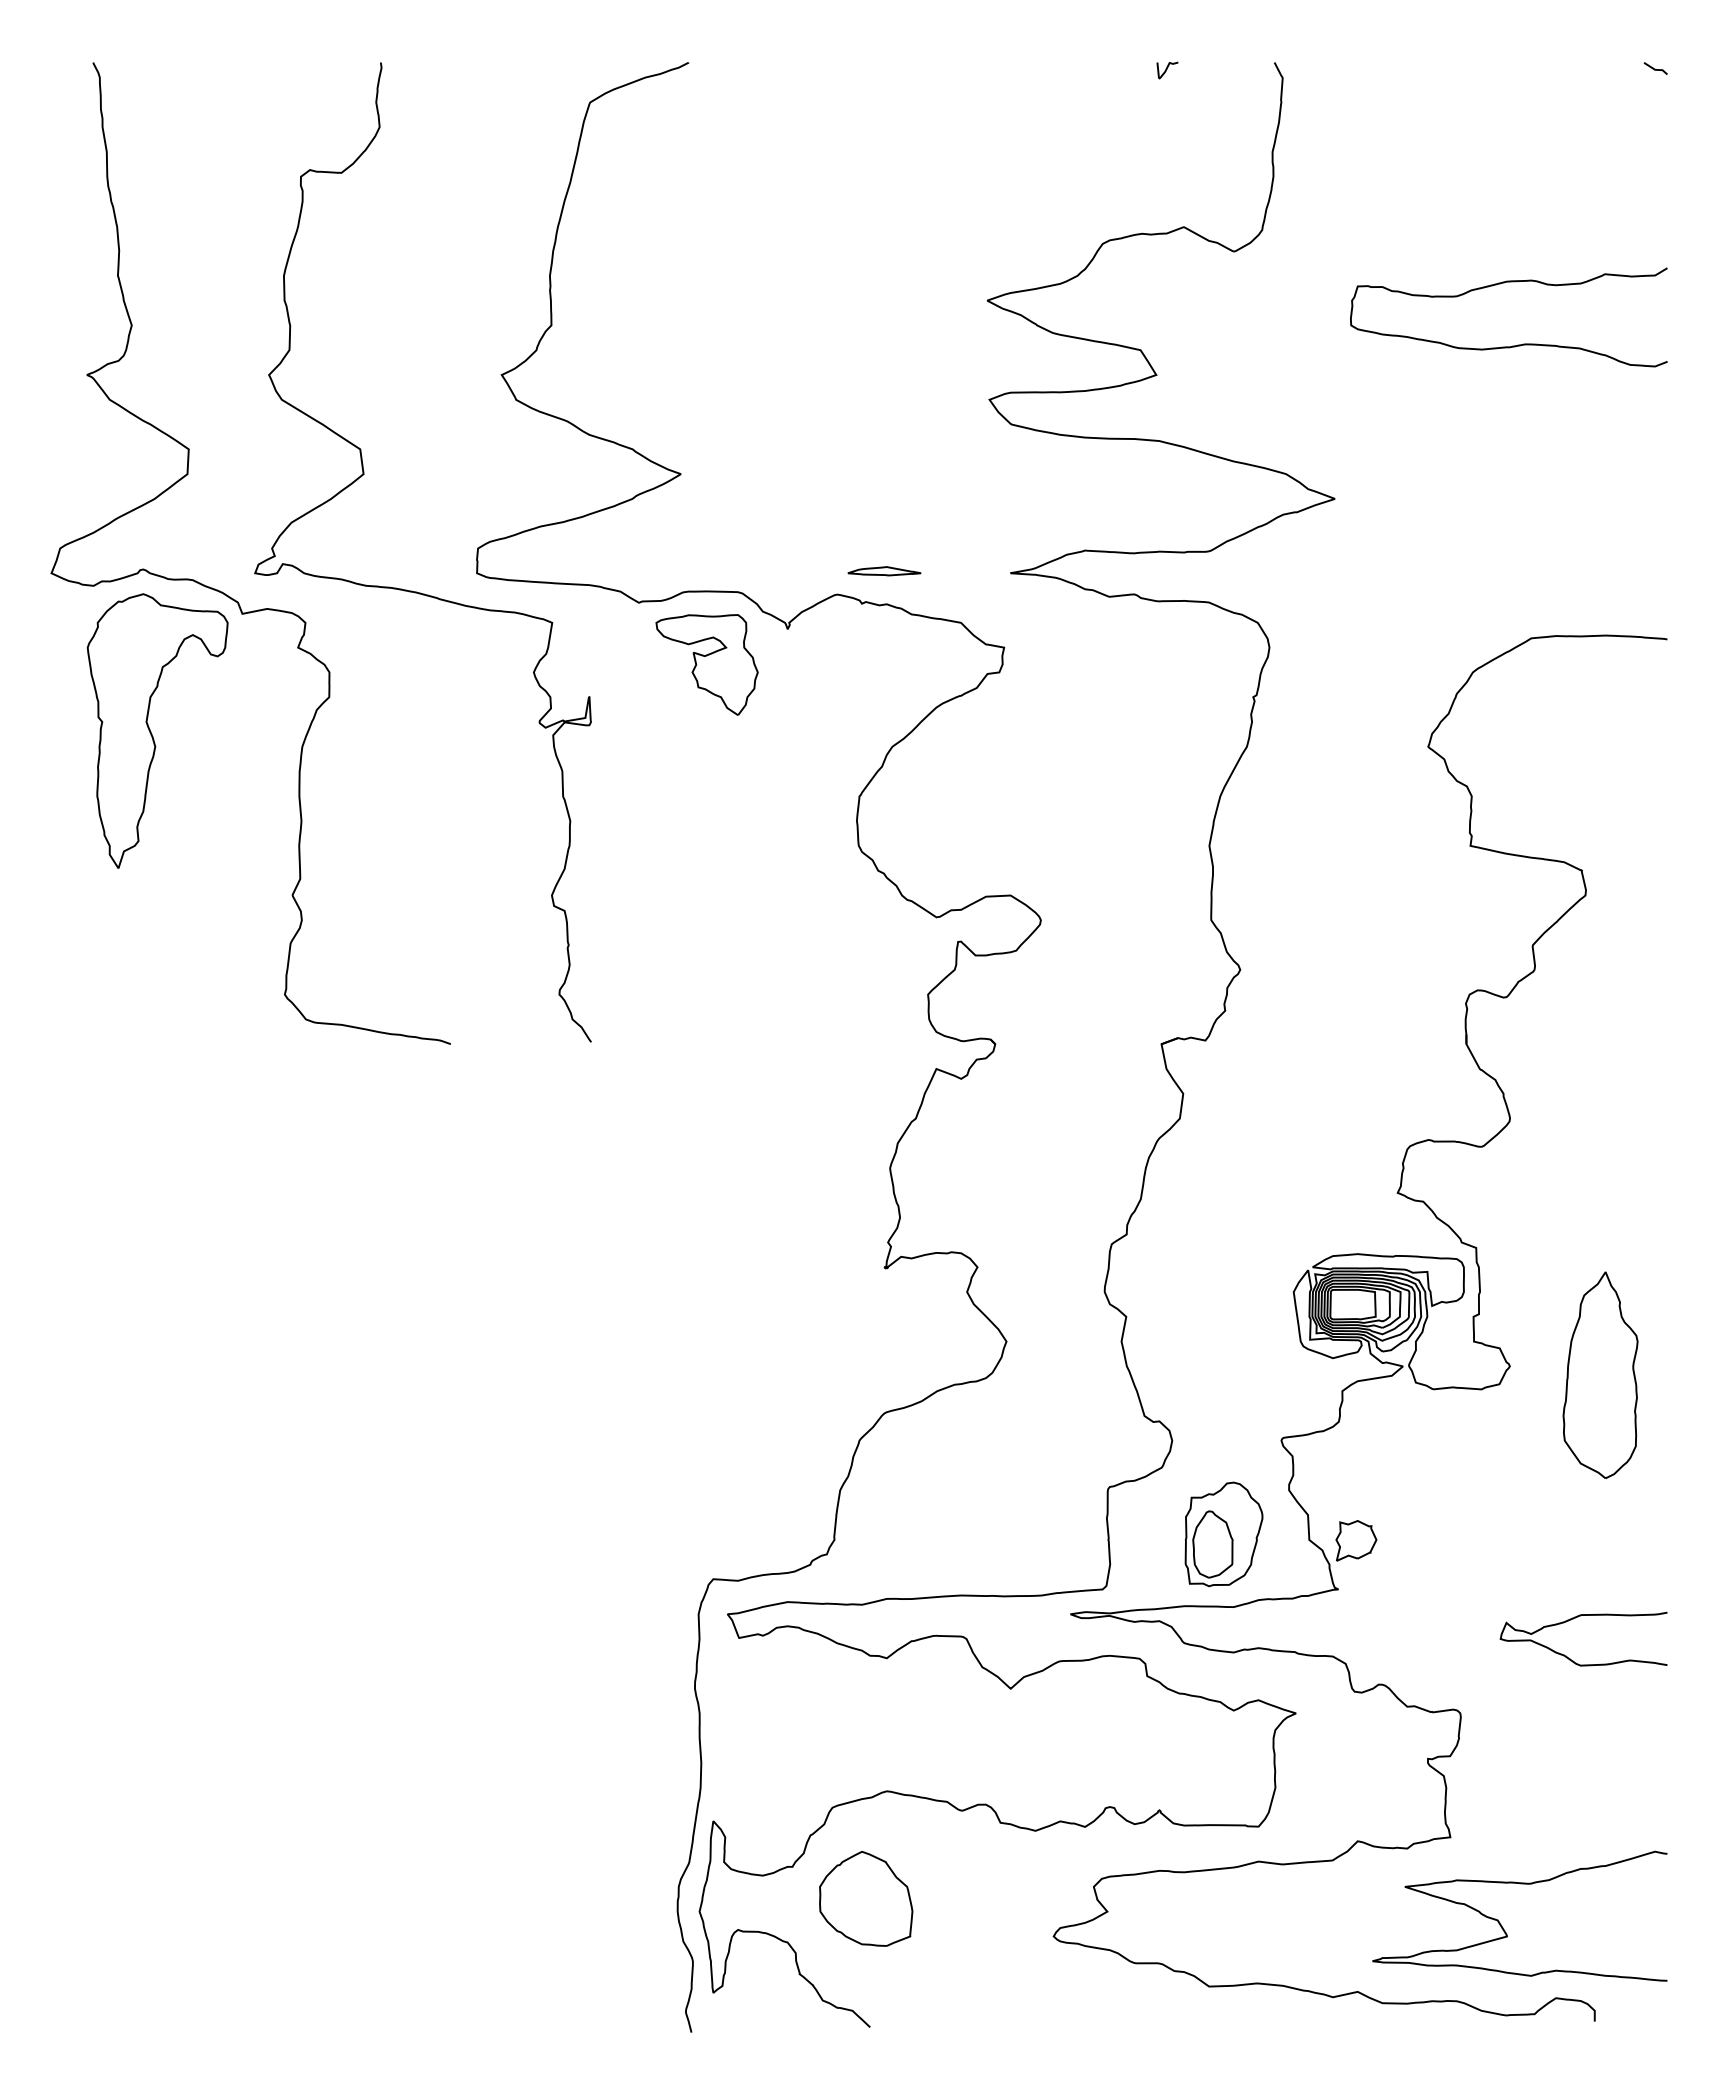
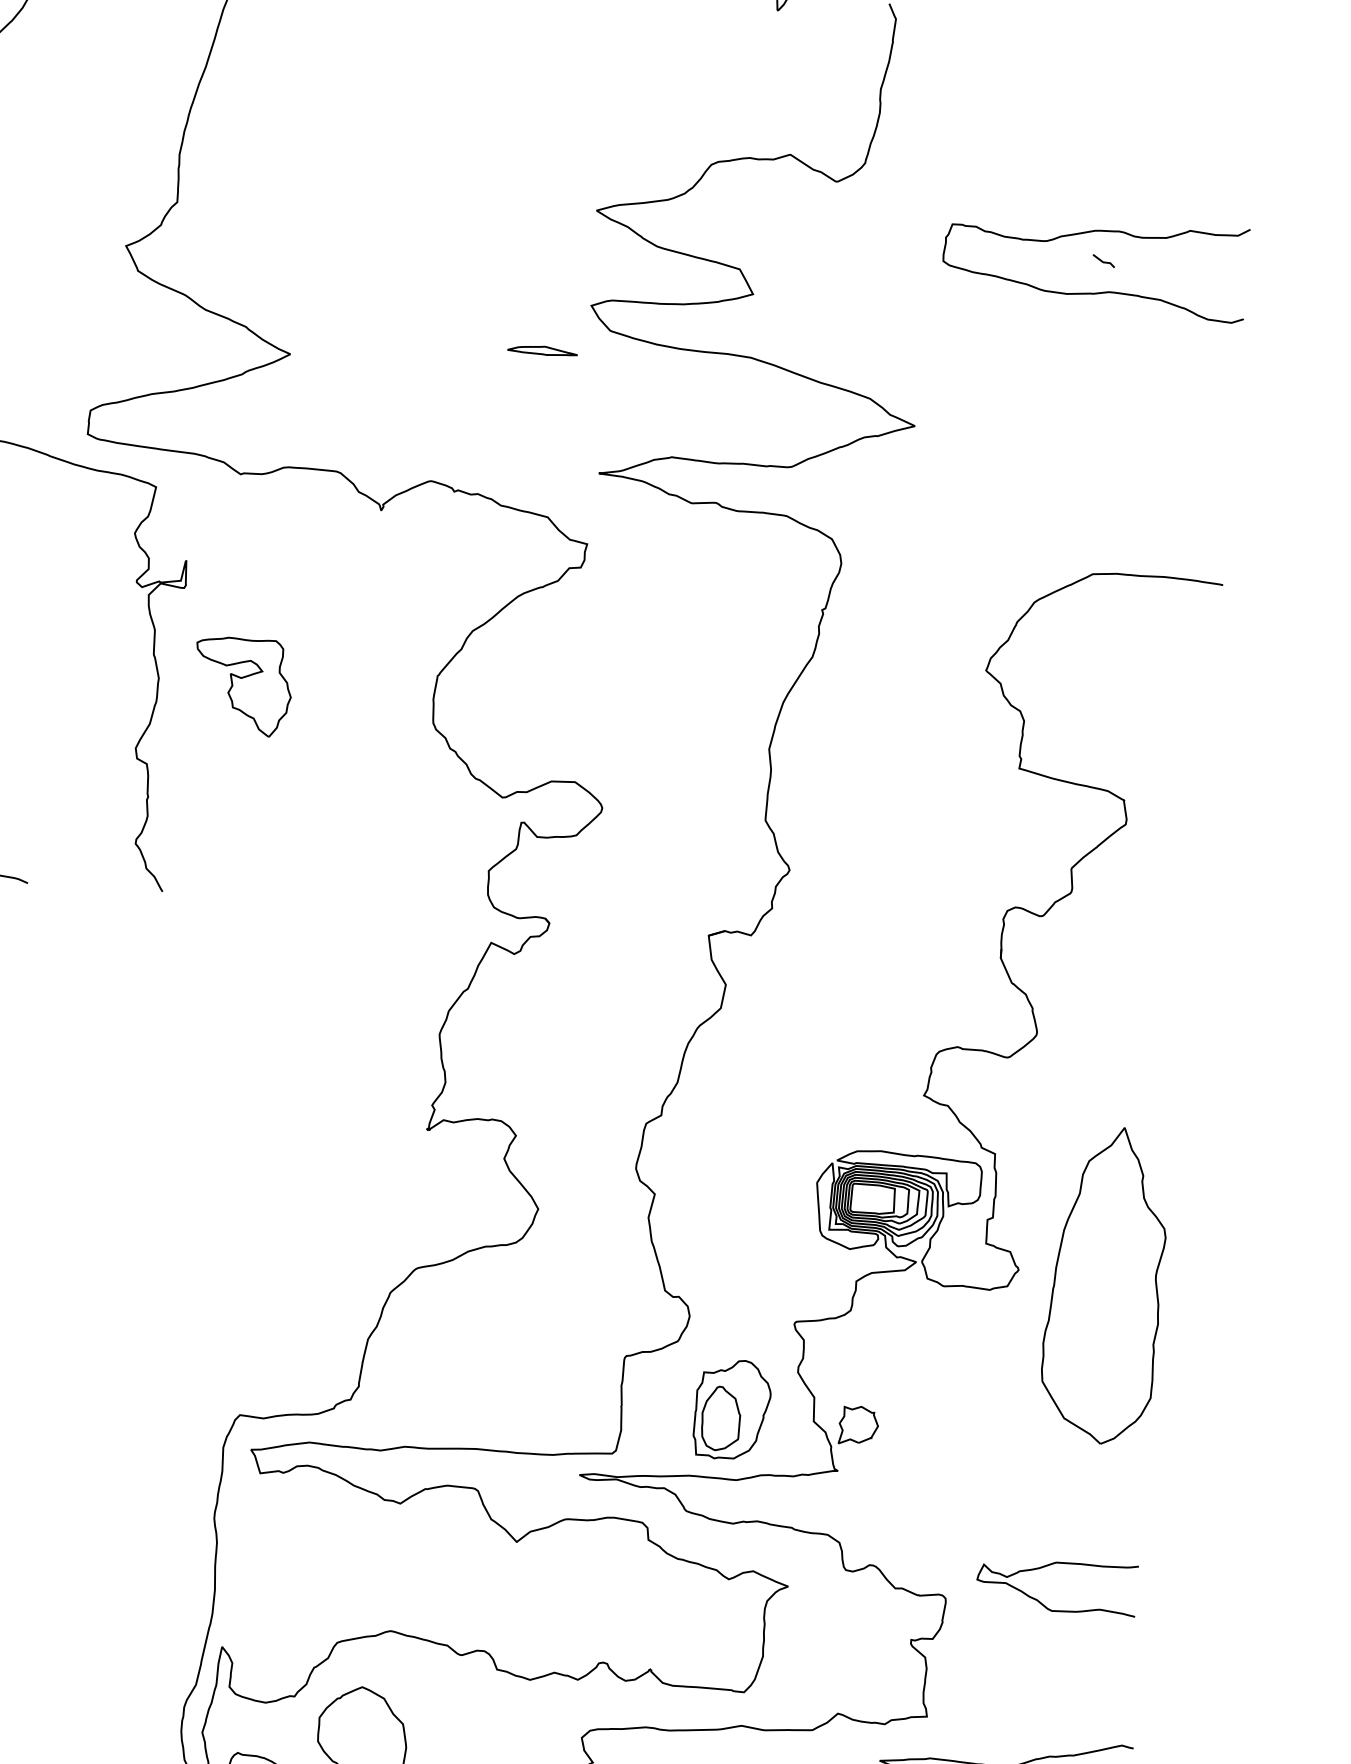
line: (1655, 68) -> (1103, 261), moved
part: (884, 571) -> (542, 350), moved
part: (706, 664) -> (242, 686), moved
part: (1600, 1374) -> (1104, 1284), size x1.6
curve: (1573, 1619) -> (1048, 1566), moved

